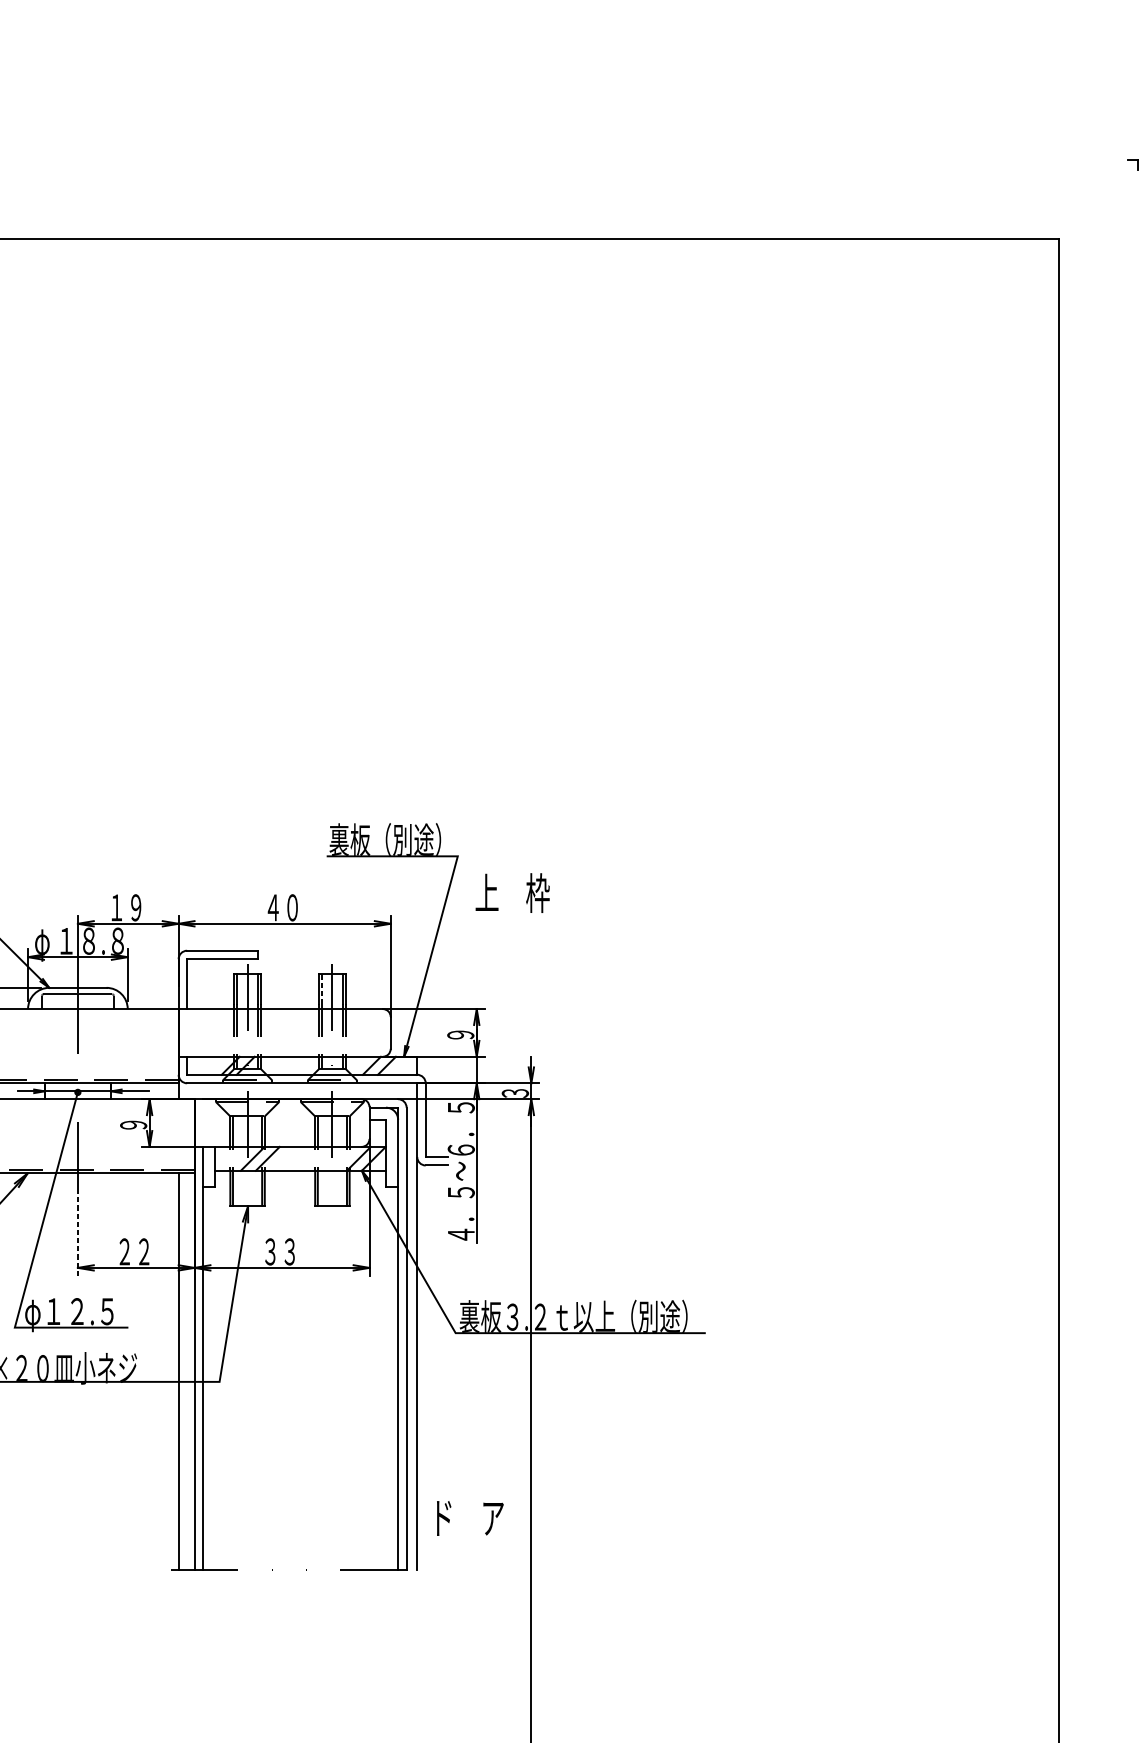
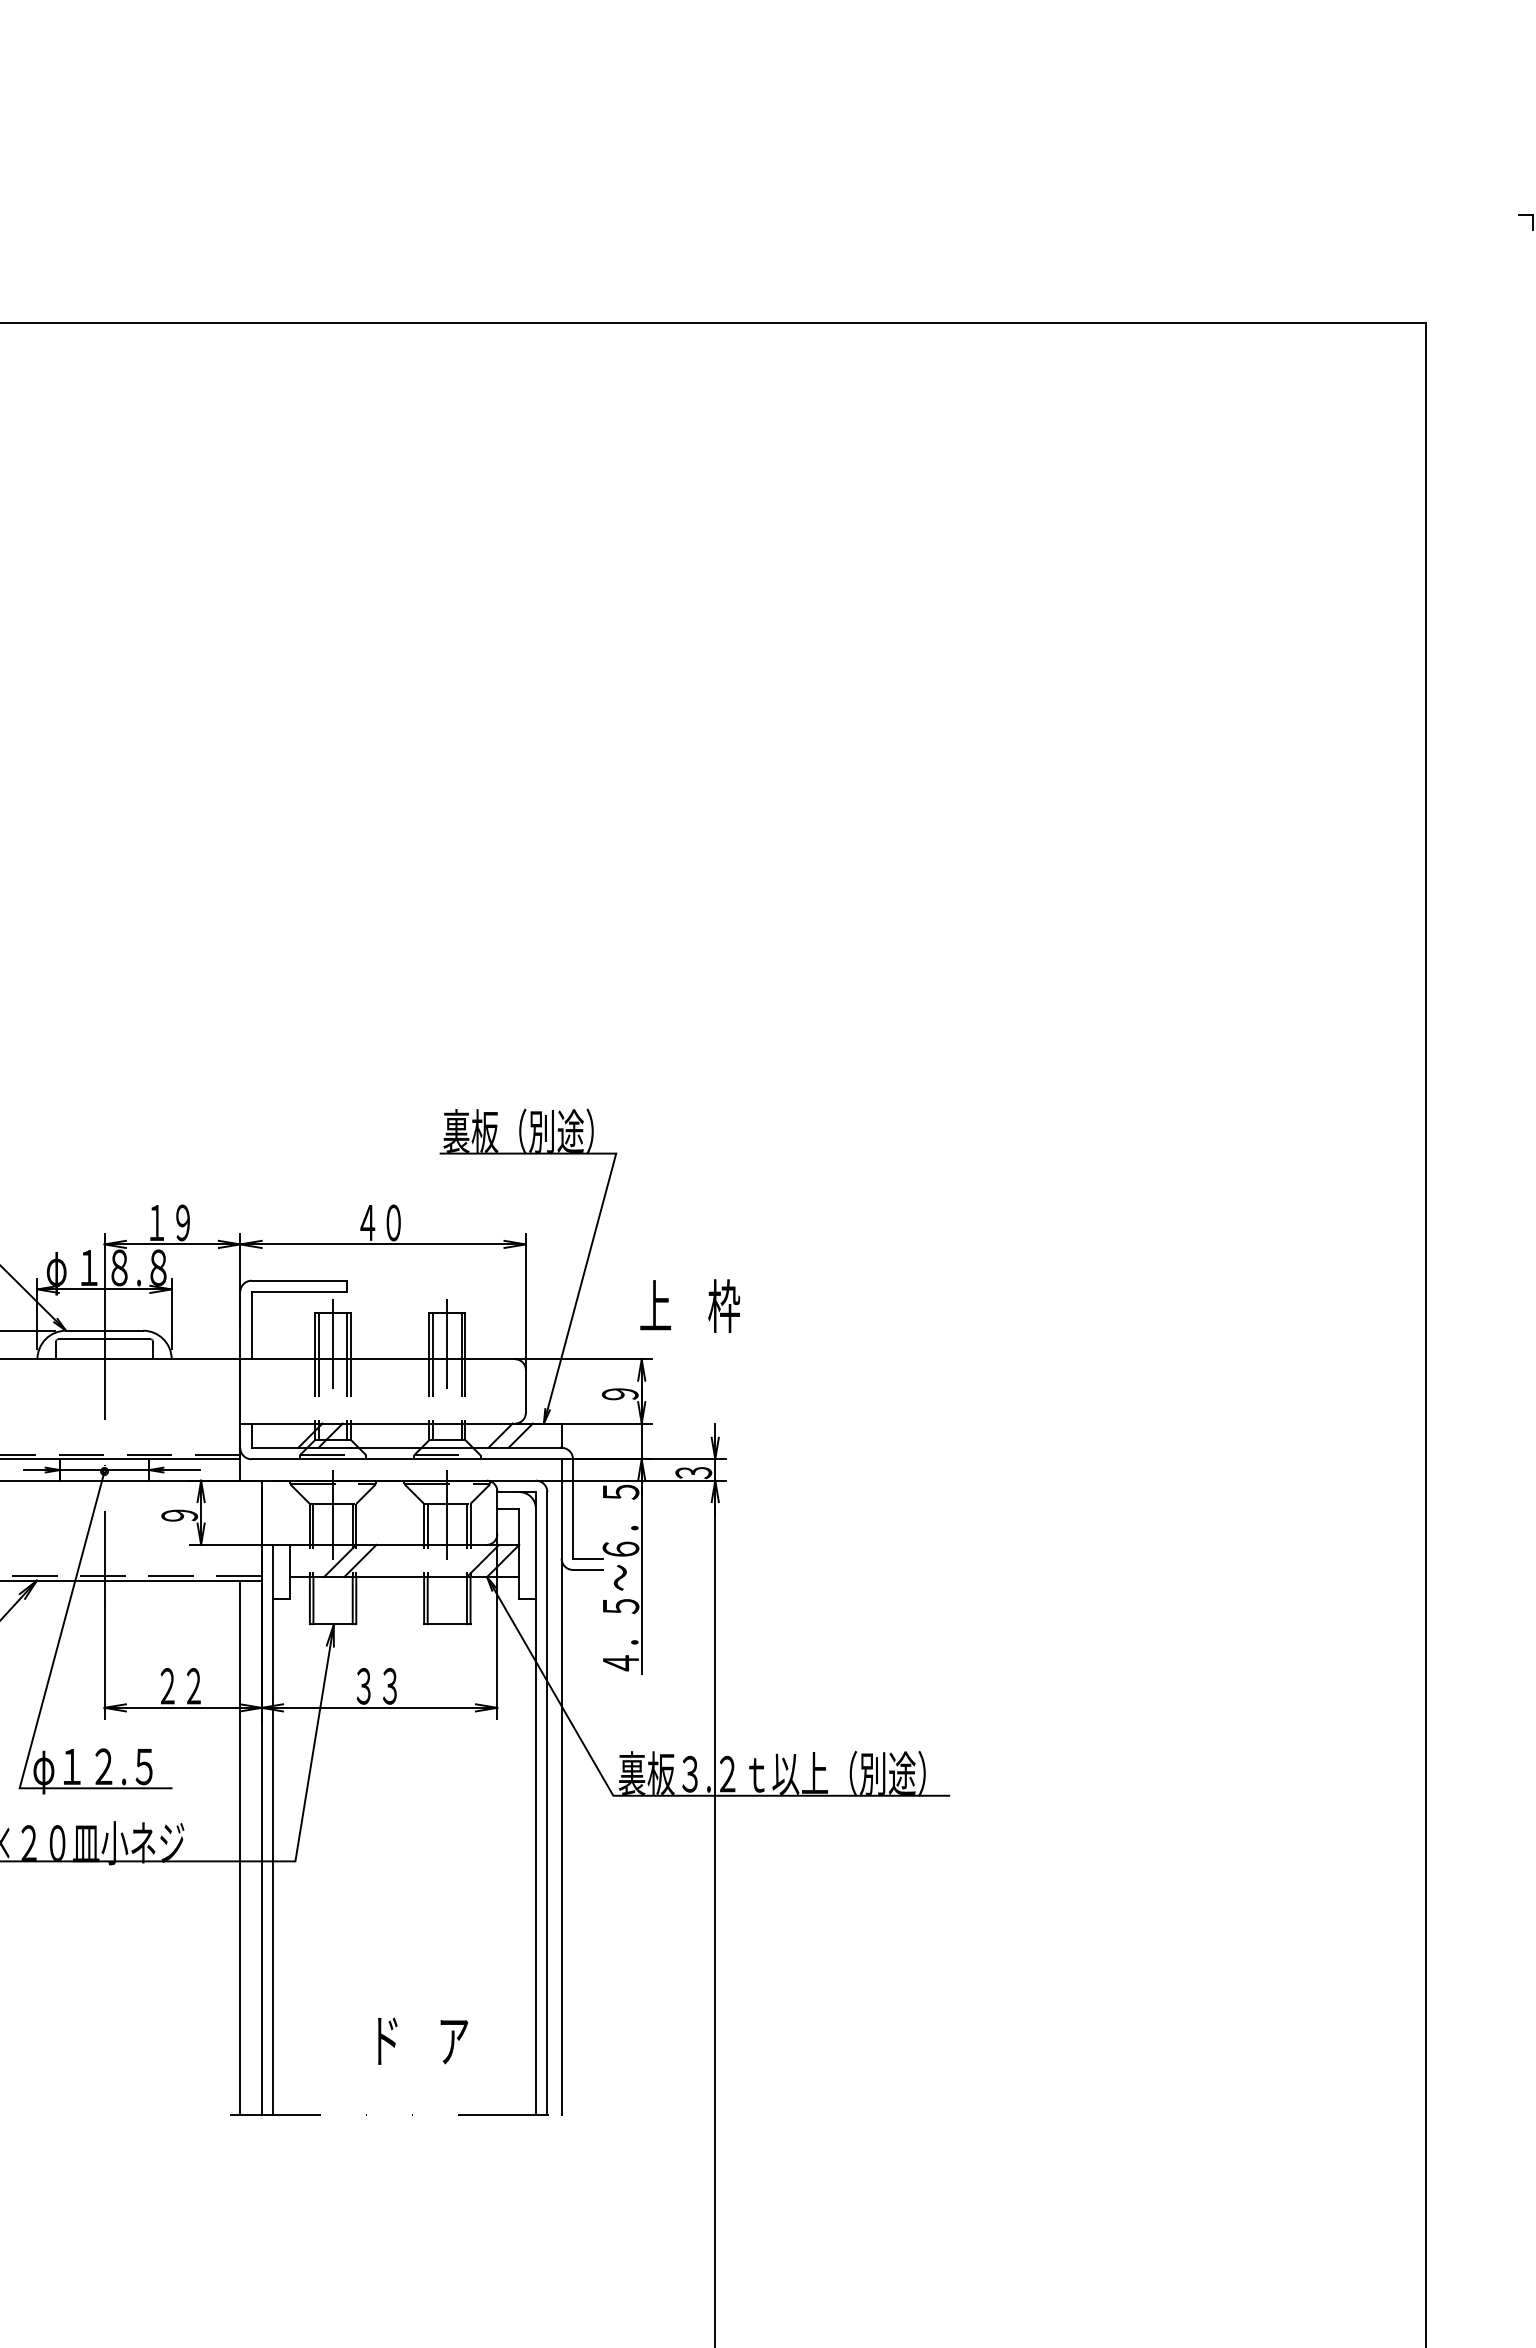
text: (512, 892) -> (690, 1305), moved
line: (322, 989) -> (433, 1332), dashed -> solid
line: (77, 1232) -> (104, 1660), dashed -> solid
text: (470, 1517) -> (423, 2040), moved

